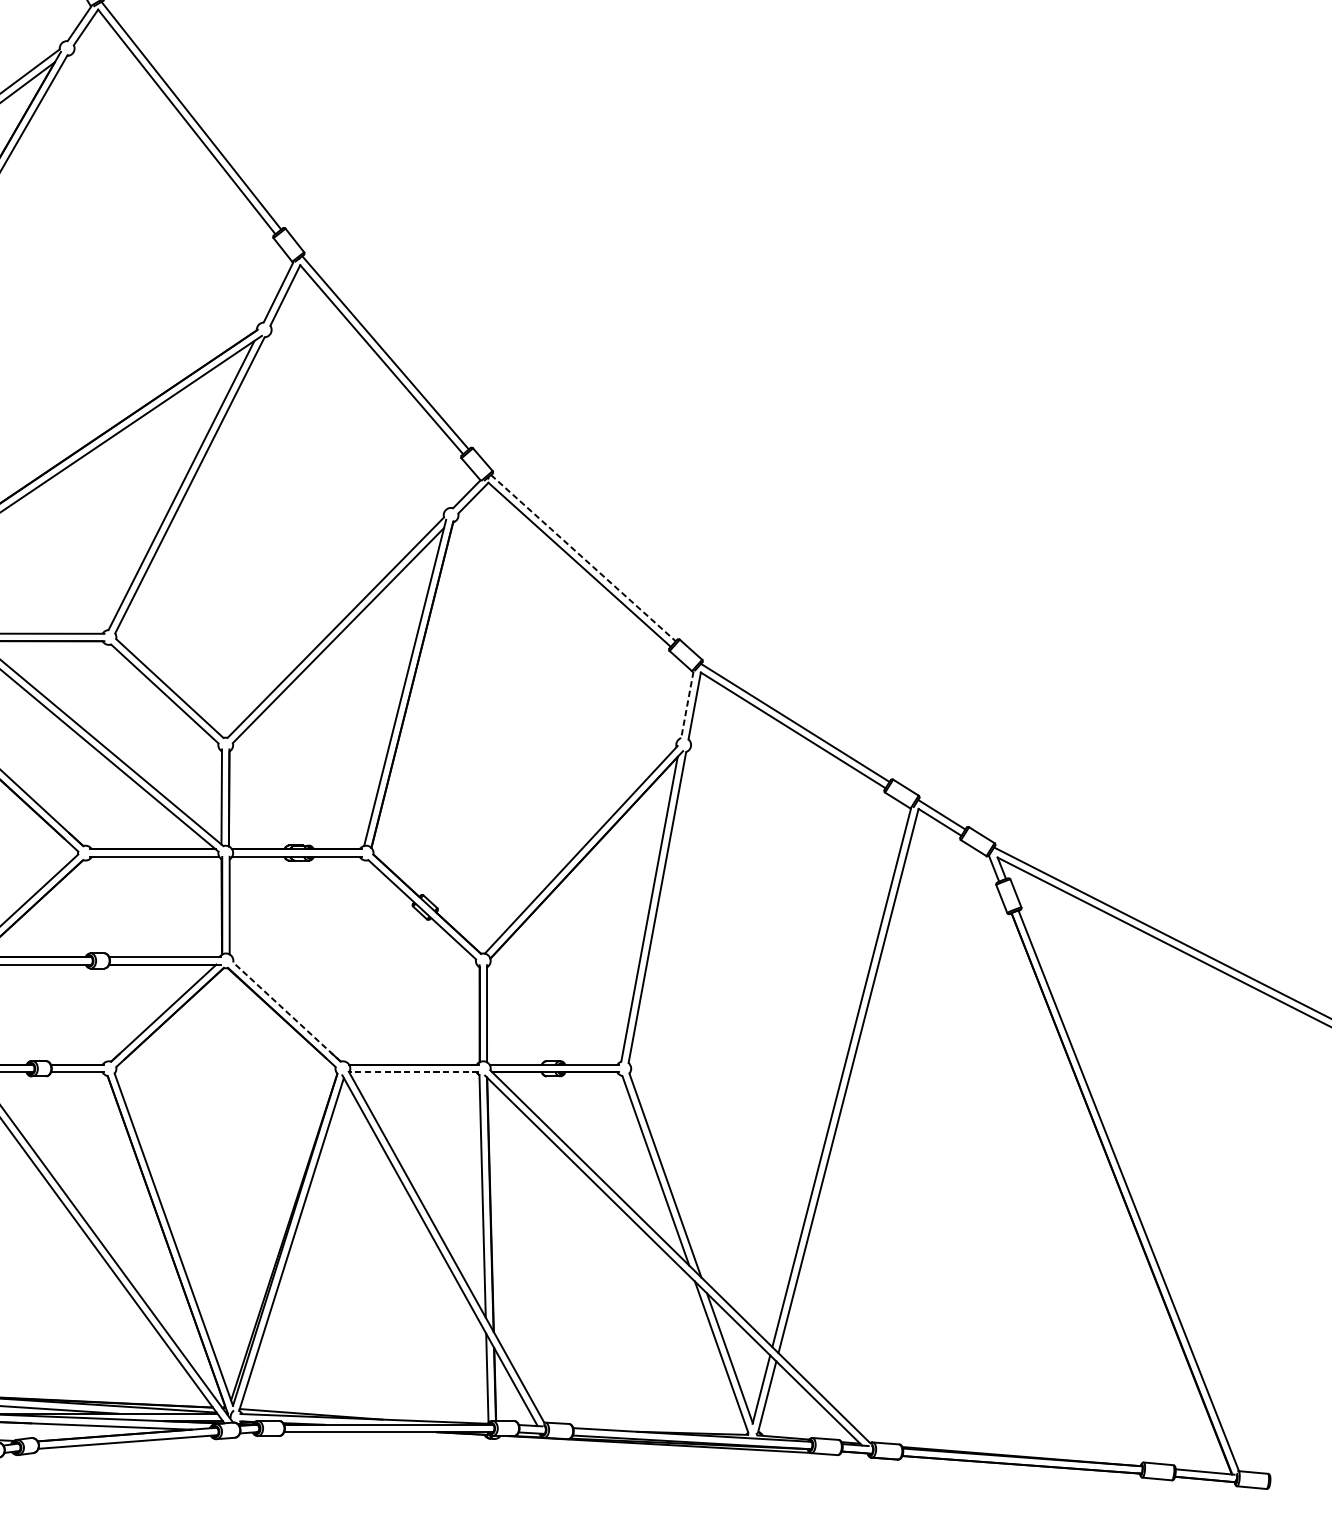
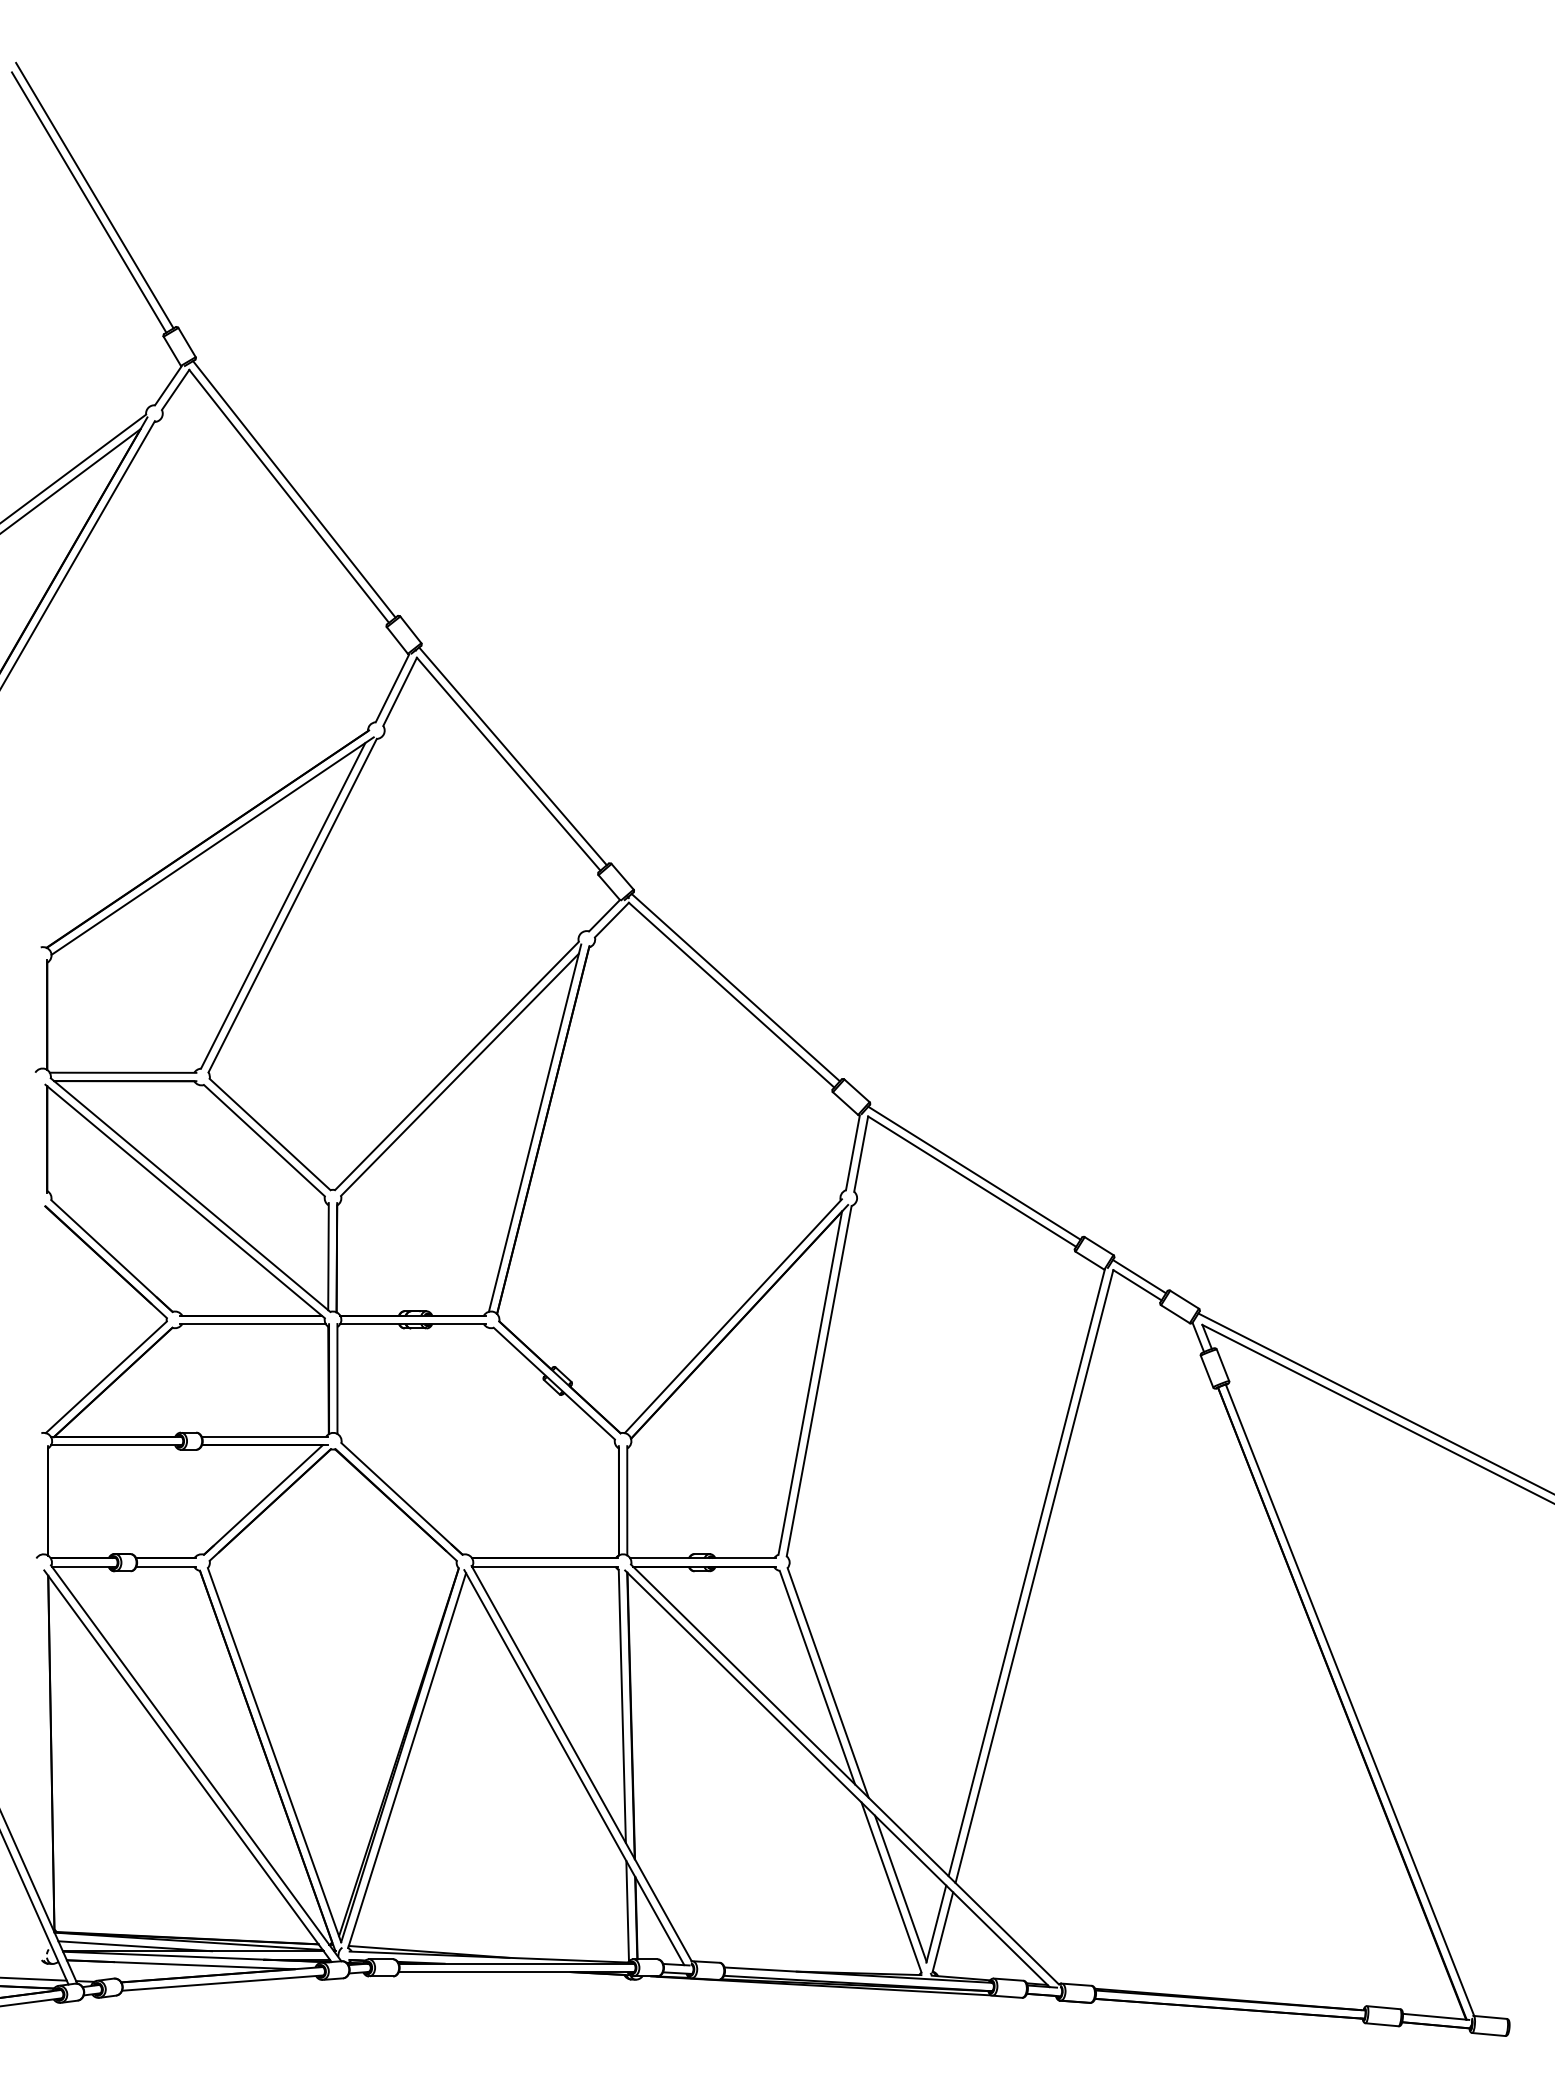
line: (584, 558) -> (736, 988), dashed -> solid
line: (686, 705) -> (852, 1153), dashed -> solid
line: (286, 1011) -> (401, 1498), dashed -> solid
line: (414, 1072) -> (545, 1566), dashed -> solid

